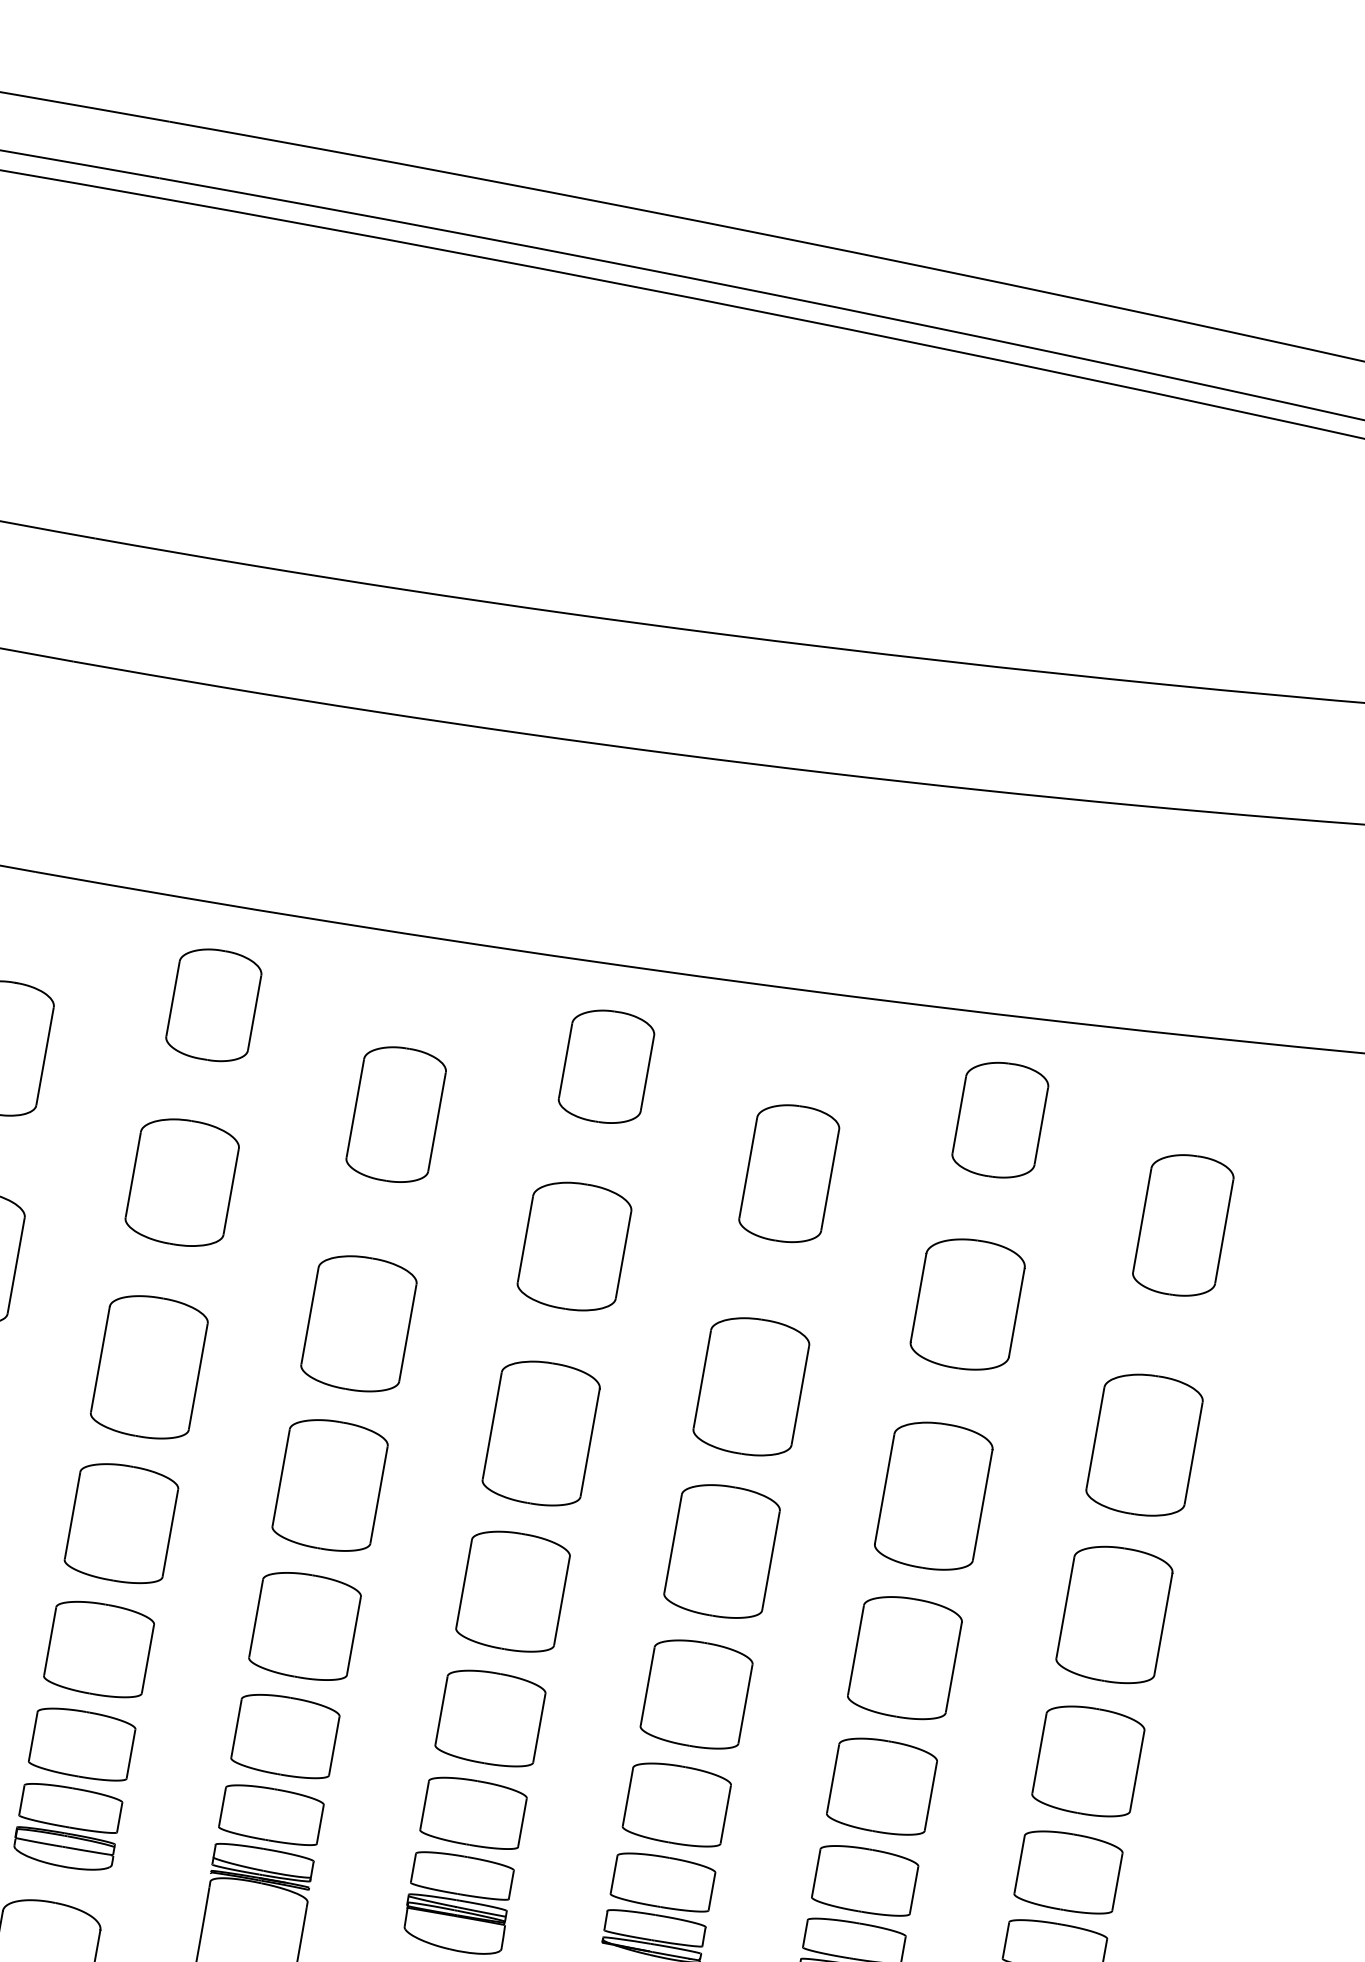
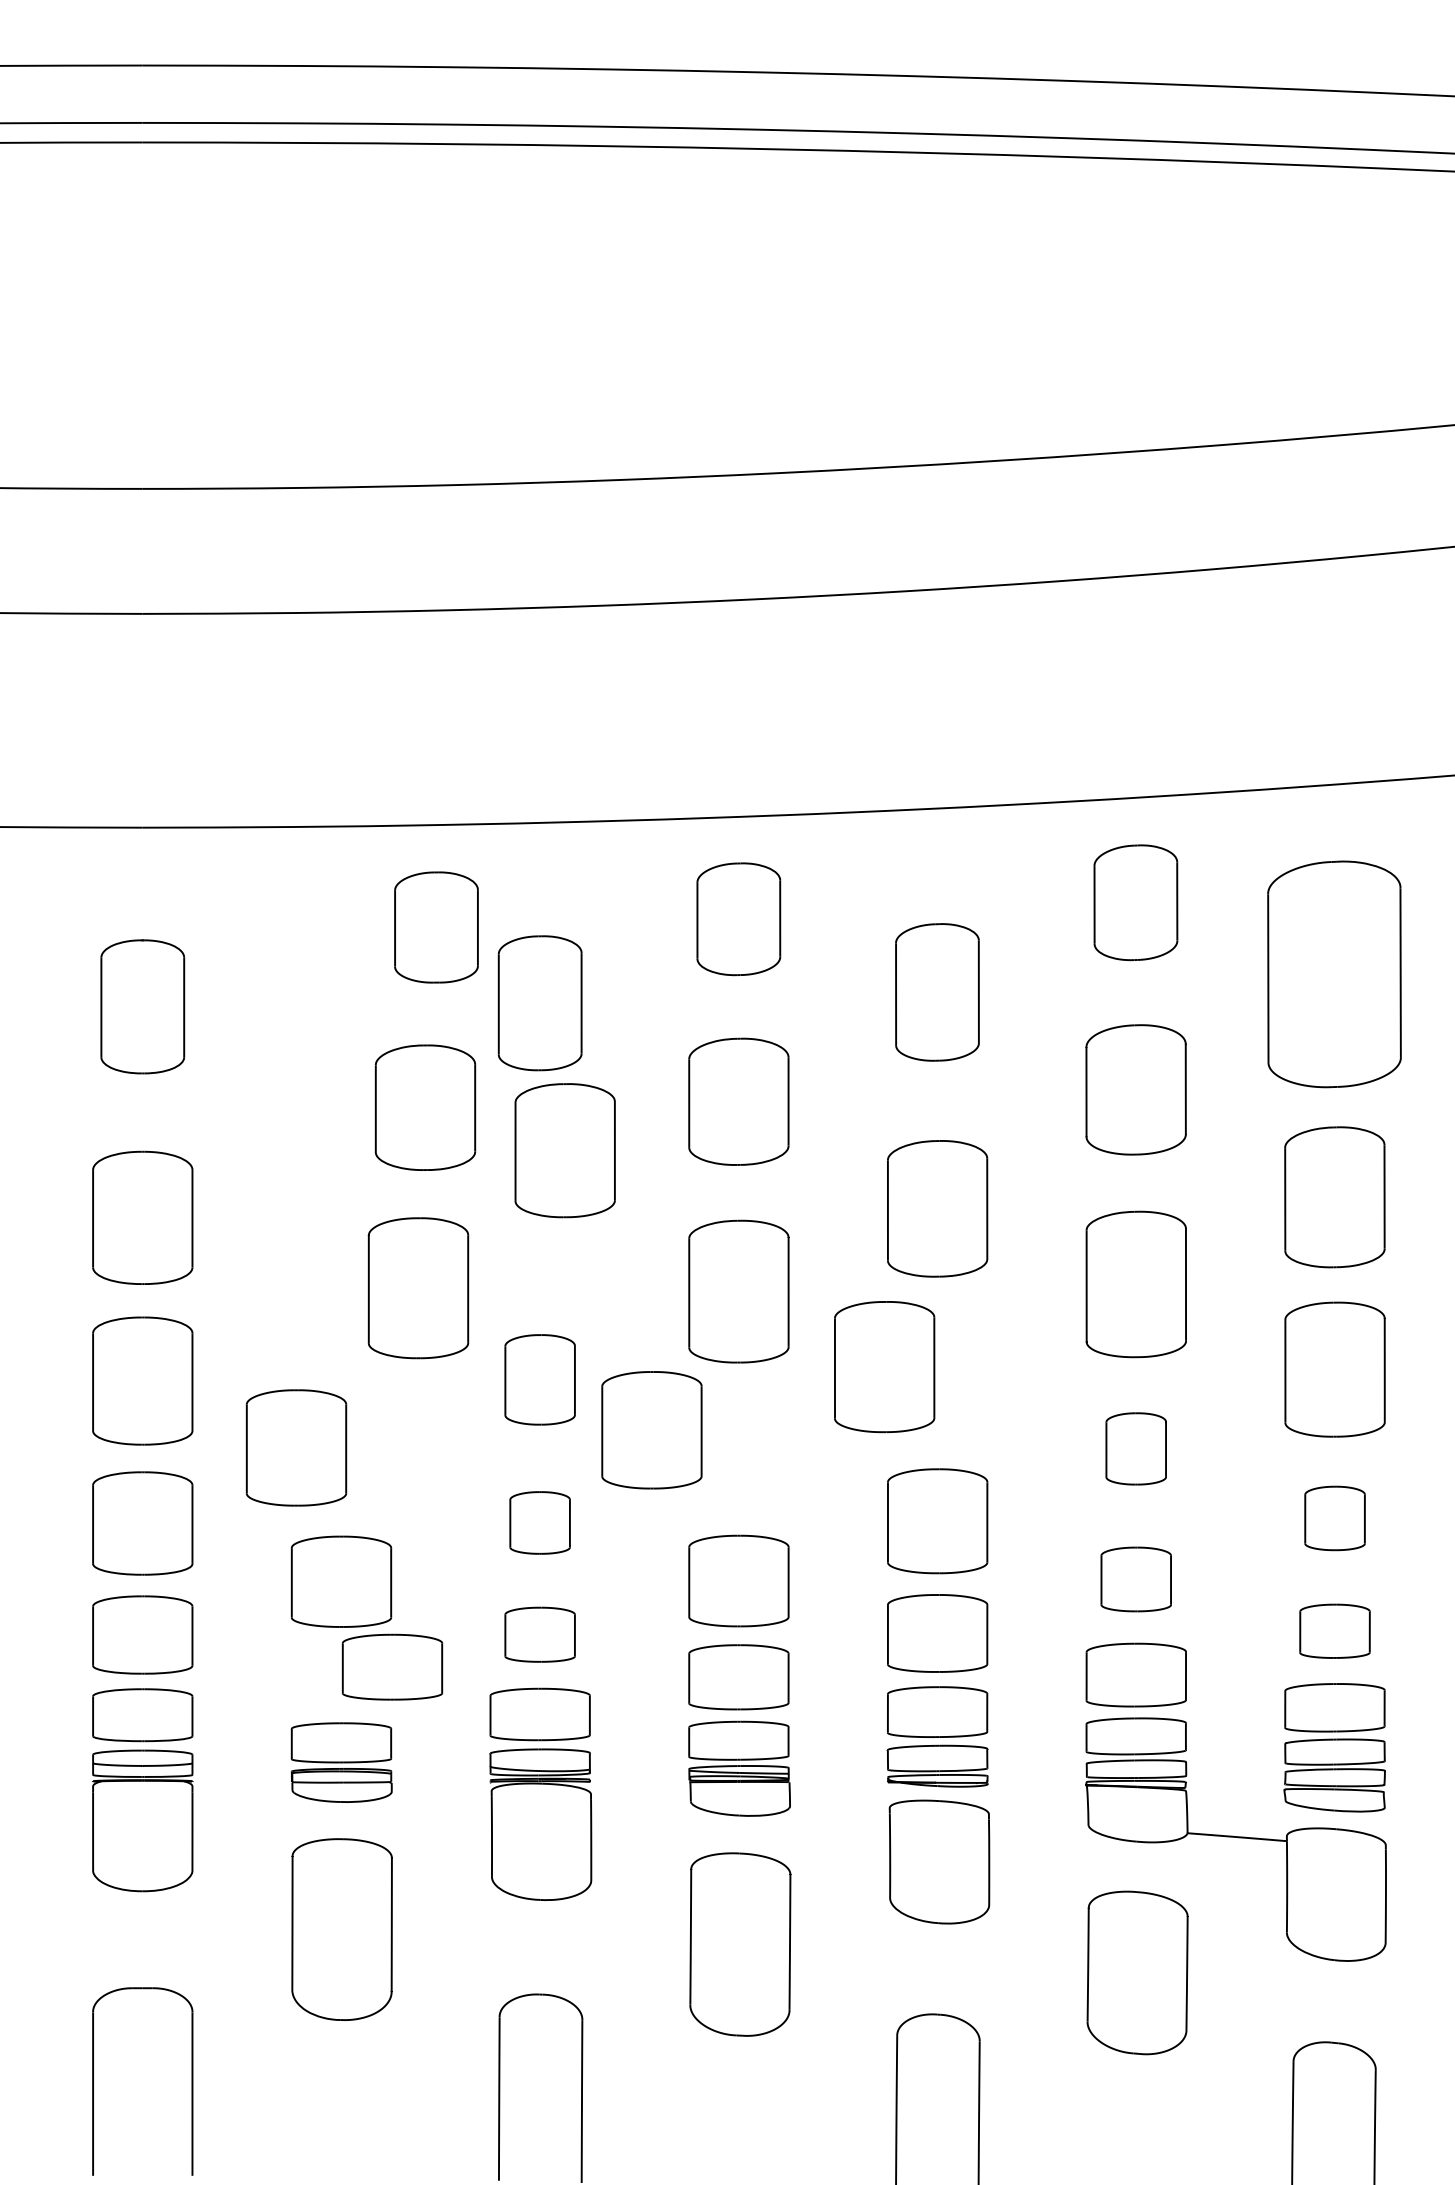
part: (213, 1005) -> (436, 927), moved
part: (182, 1182) -> (425, 1107), moved
part: (1183, 1224) -> (1334, 973), size x1.6
part: (358, 1323) -> (564, 1150), moved
part: (149, 1367) -> (418, 1288), moved
part: (329, 1484) -> (539, 1379), size x0.7
part: (121, 1523) -> (296, 1447), moved
part: (722, 1551) -> (884, 1367), moved
part: (512, 1591) -> (651, 1430), moved
part: (304, 1625) -> (539, 1522), size x0.6
part: (904, 1657) -> (1135, 1448), size x0.6
part: (284, 1735) -> (539, 1634), size x0.7
part: (82, 1743) -> (392, 1666), moved
part: (1087, 1761) -> (1334, 1518), size x0.6
part: (881, 1786) -> (1135, 1579), size x0.7
part: (1068, 1872) -> (1334, 1631), size x0.7

